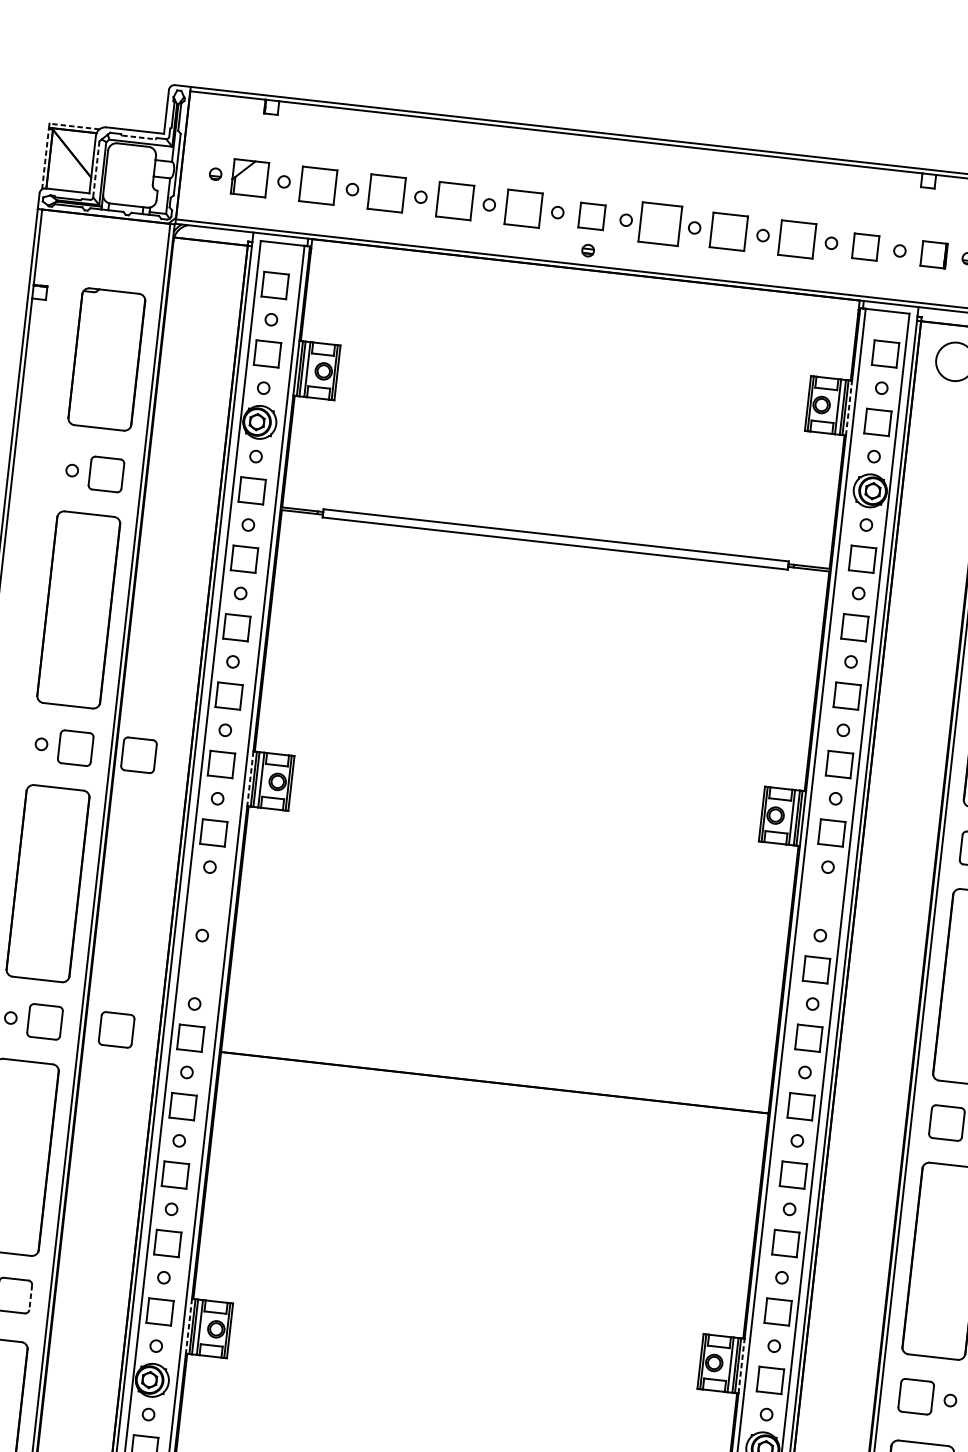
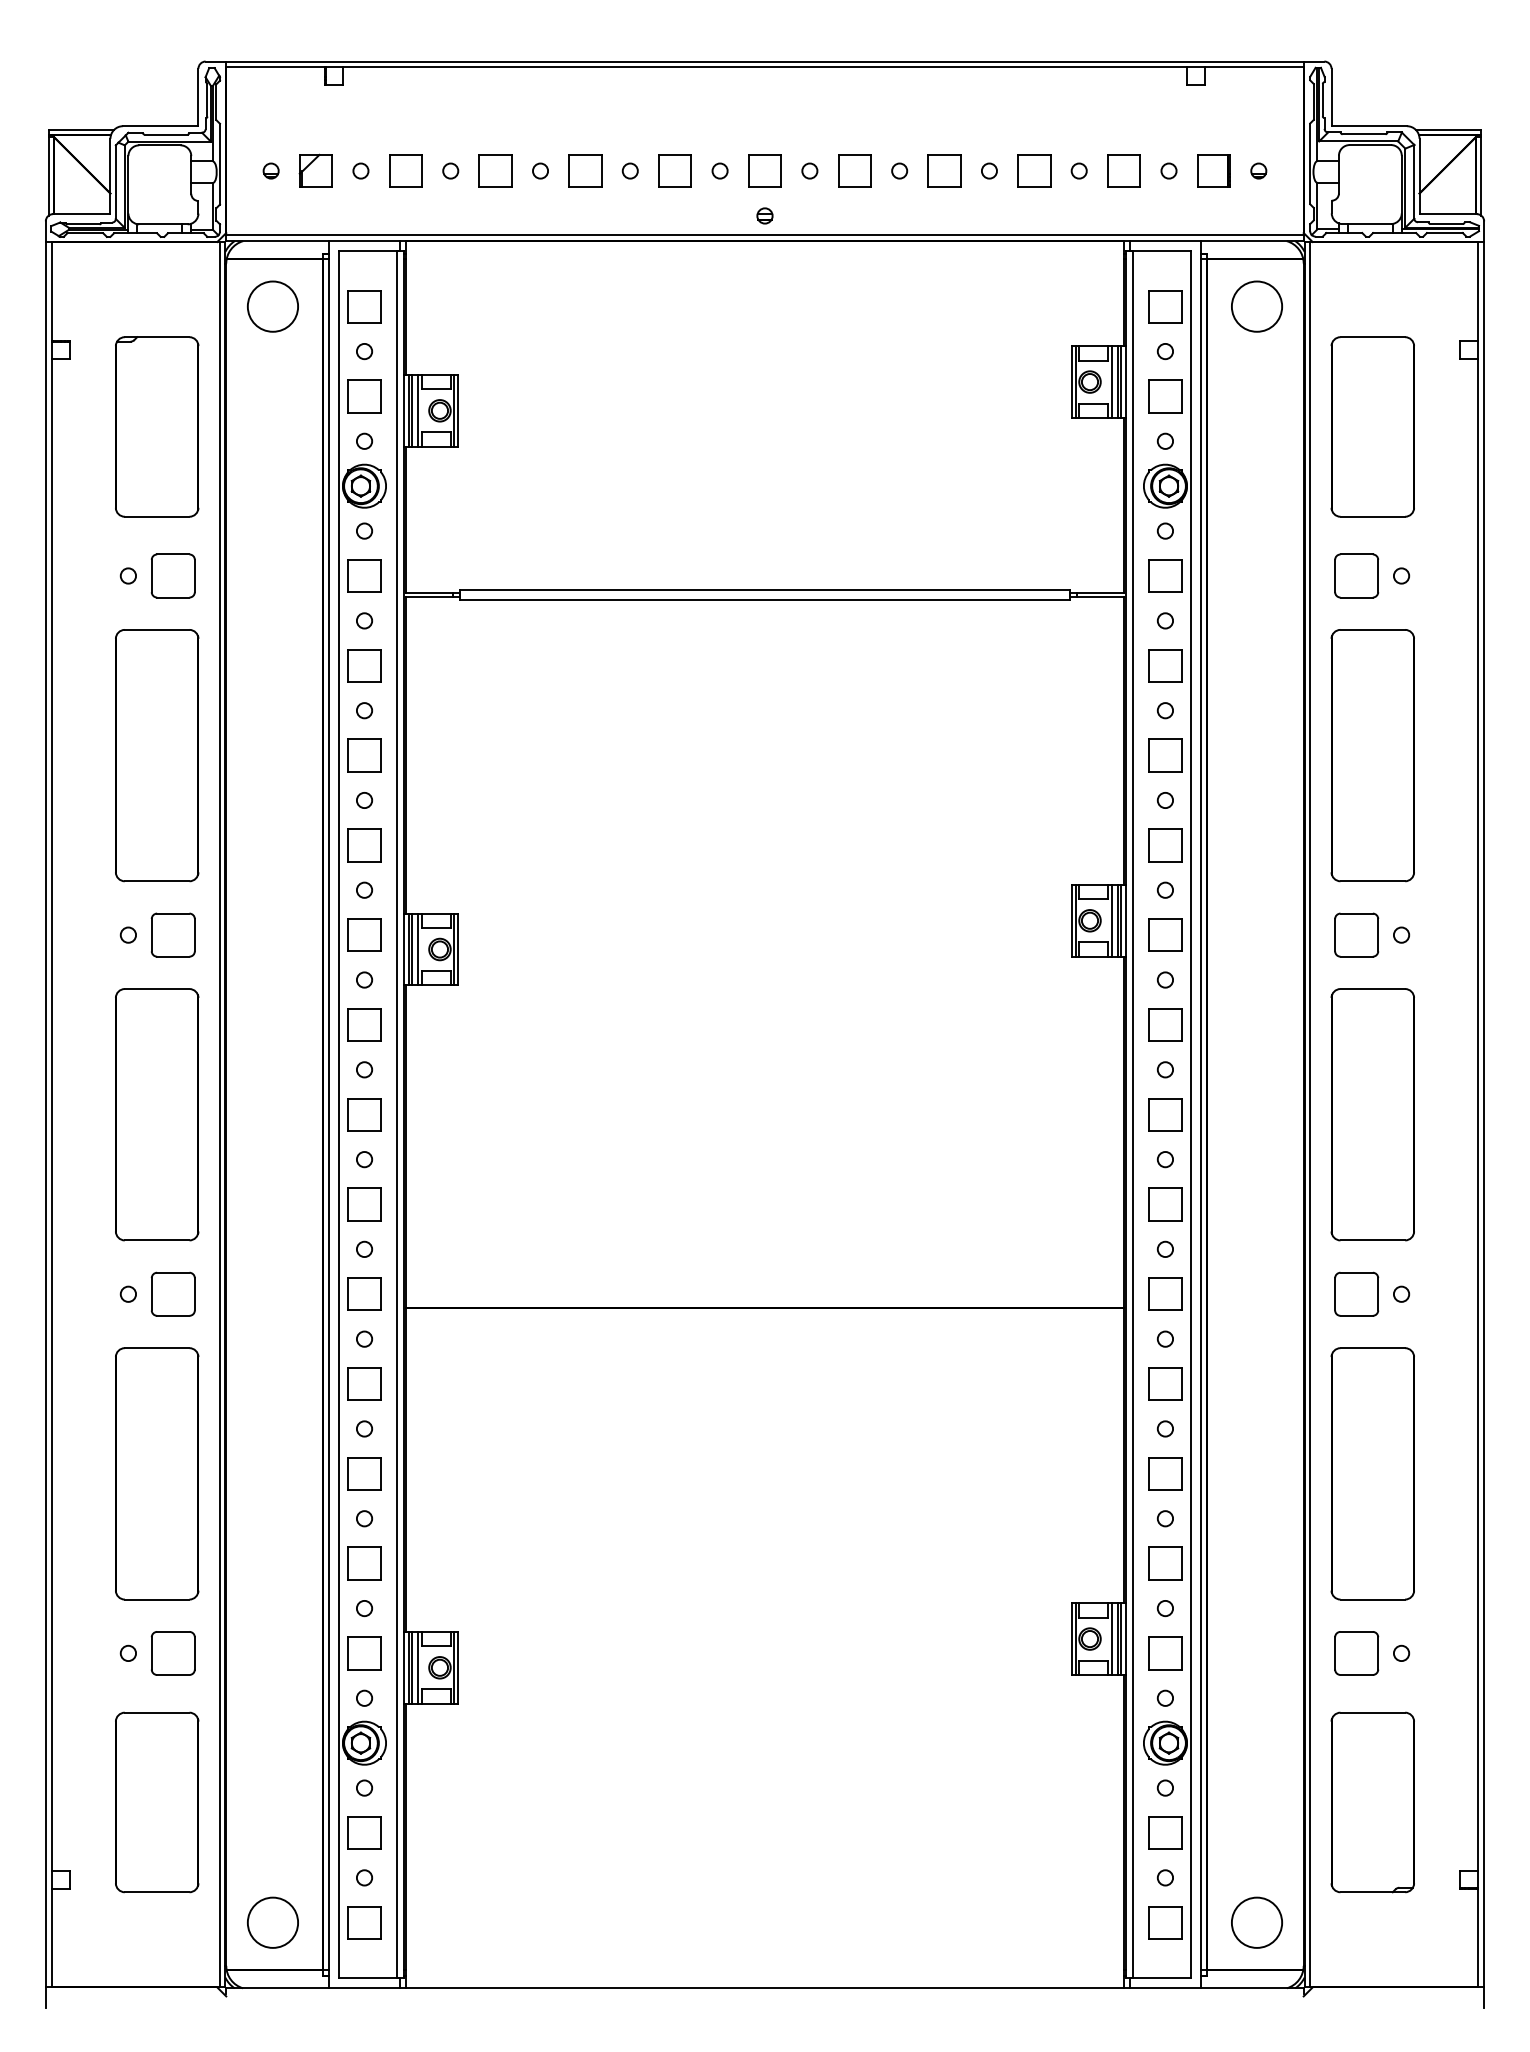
line: (74, 126) -> (81, 129), dashed -> solid
line: (139, 137) -> (166, 134), dashed -> solid
line: (45, 158) -> (48, 175), dashed -> solid
line: (96, 169) -> (115, 182), dashed -> solid
part: (249, 177) -> (315, 170), size x0.71
part: (318, 185) -> (405, 170), size x0.71
part: (386, 192) -> (495, 170), size x0.71
part: (455, 200) -> (585, 170), size x0.71
part: (523, 208) -> (674, 170), size x0.71
part: (660, 223) -> (854, 170), size x0.62
part: (728, 231) -> (944, 170), size x0.71
part: (797, 239) -> (1034, 170), size x0.71
circle: (205, 277) -> (272, 306), added
line: (848, 408) -> (1125, 382), dashed -> solid
part: (138, 754) -> (255, 934), removed
line: (250, 778) -> (404, 949), dashed -> solid
part: (206, 901) -> (364, 1114), added
part: (824, 901) -> (1165, 1024), added
part: (198, 969) -> (364, 1204), added
part: (116, 1029) -> (266, 1293), removed
line: (30, 1297) -> (194, 1653), dashed -> solid
line: (189, 1326) -> (404, 1667), dashed -> solid
line: (741, 1366) -> (1125, 1639), dashed -> solid

